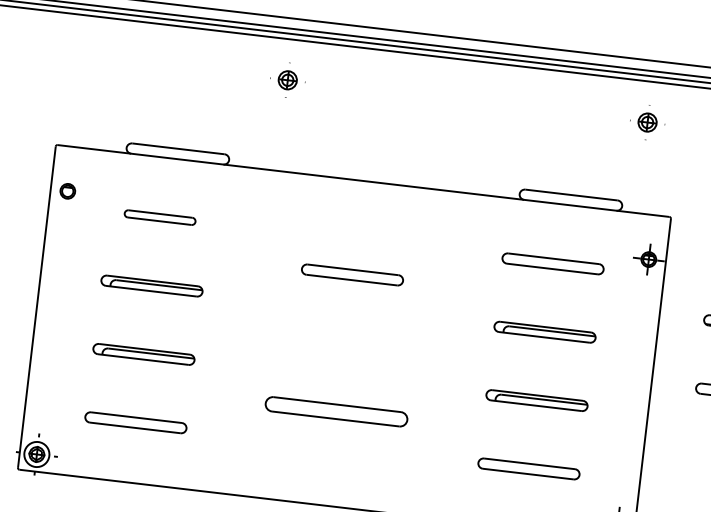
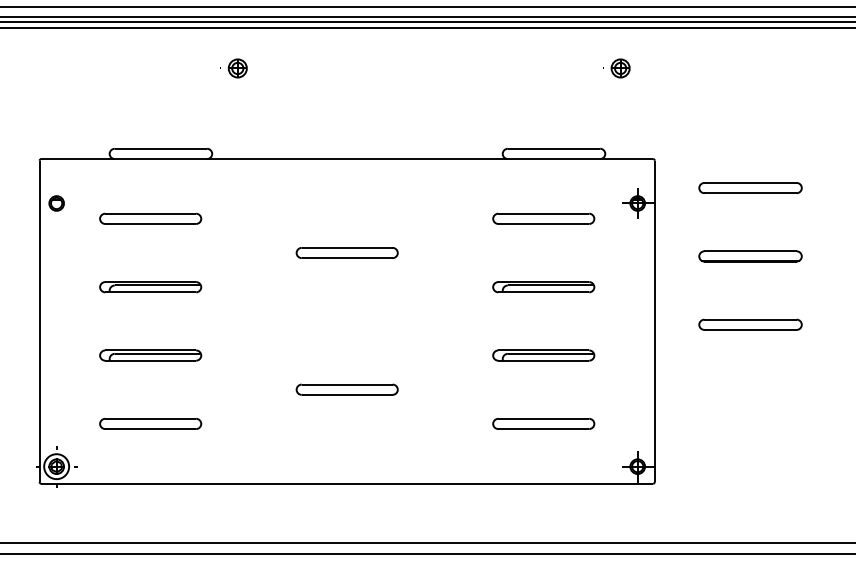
part: (283, 79) -> (233, 68), moved
part: (159, 217) -> (150, 218), size x1.43
part: (335, 411) -> (346, 389), size x0.71

